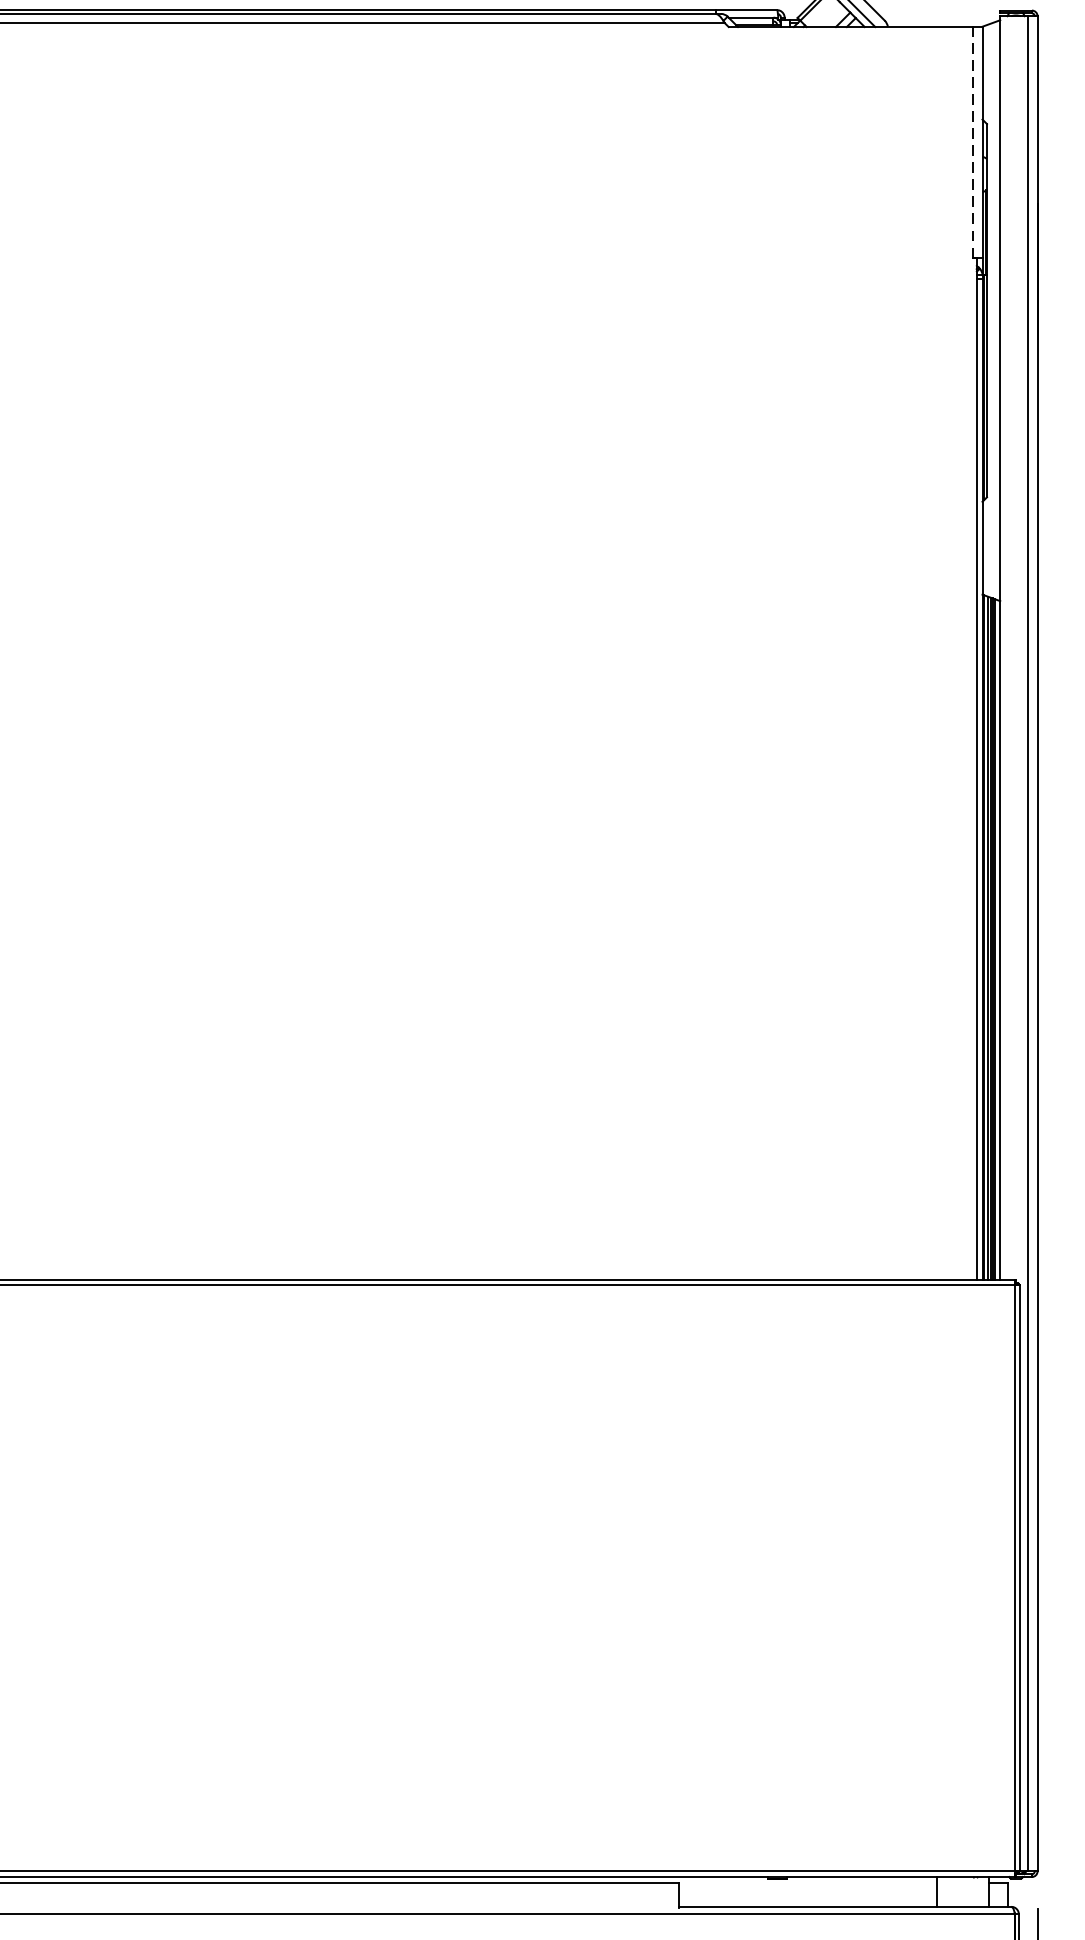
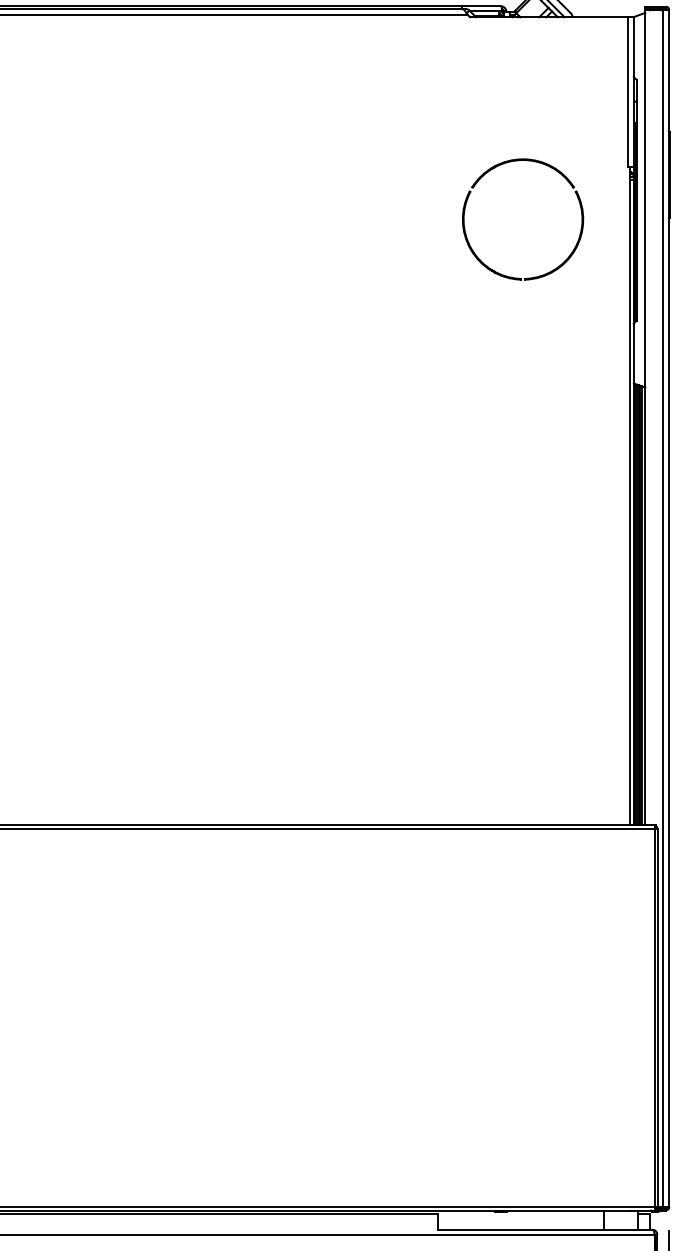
line: (972, 142) -> (627, 91), dashed -> solid
part: (899, 326) -> (580, 210), added

